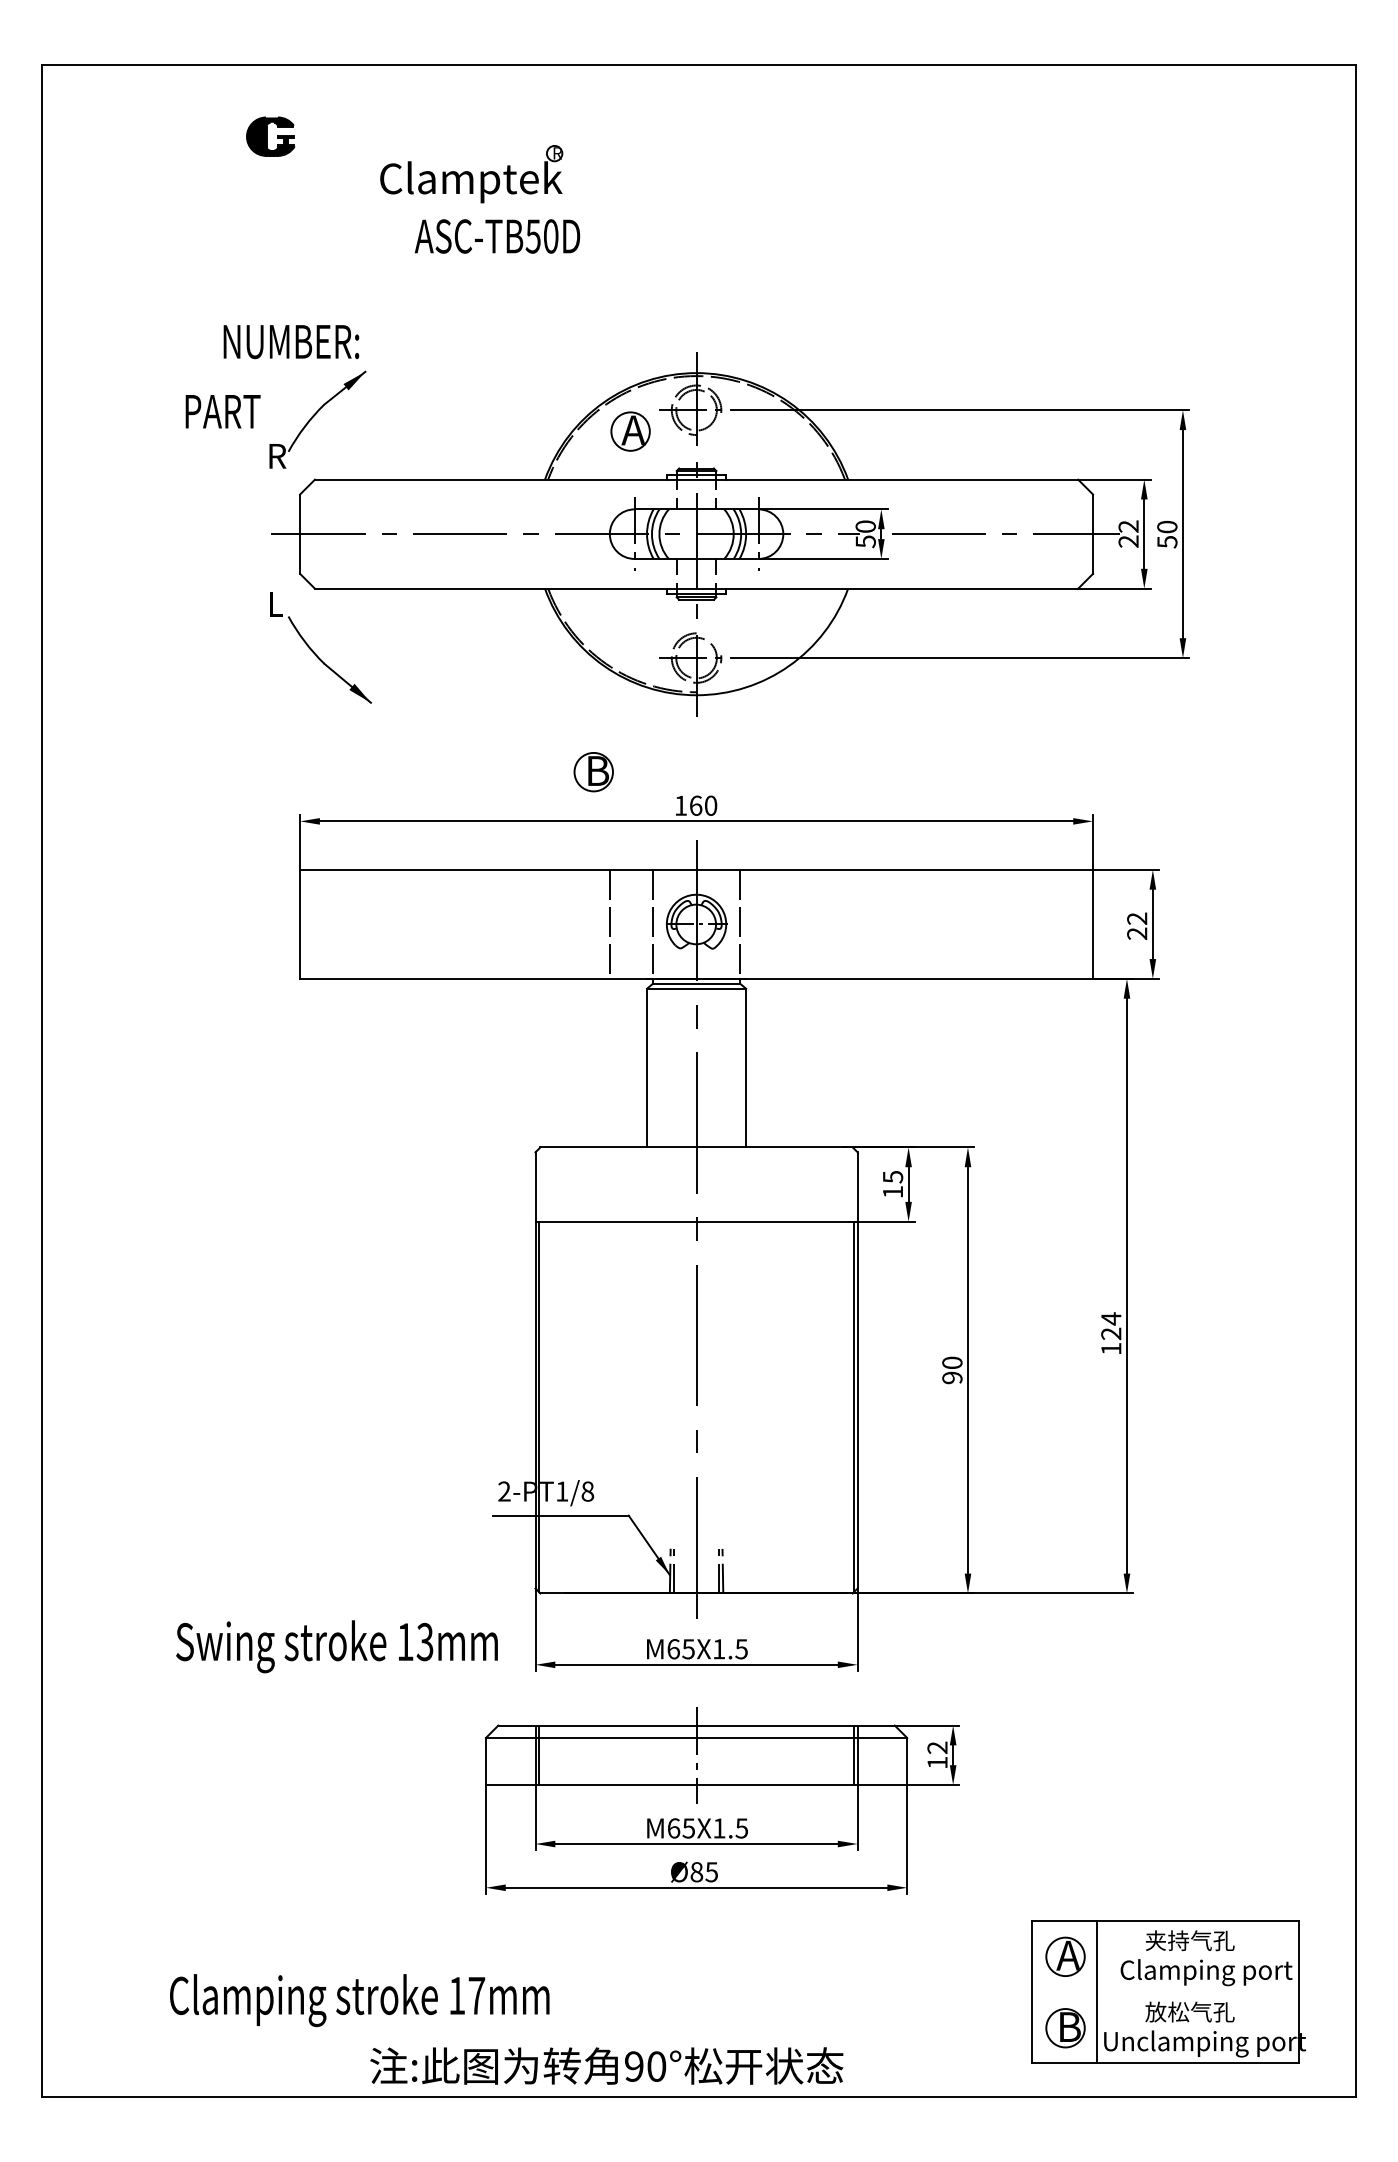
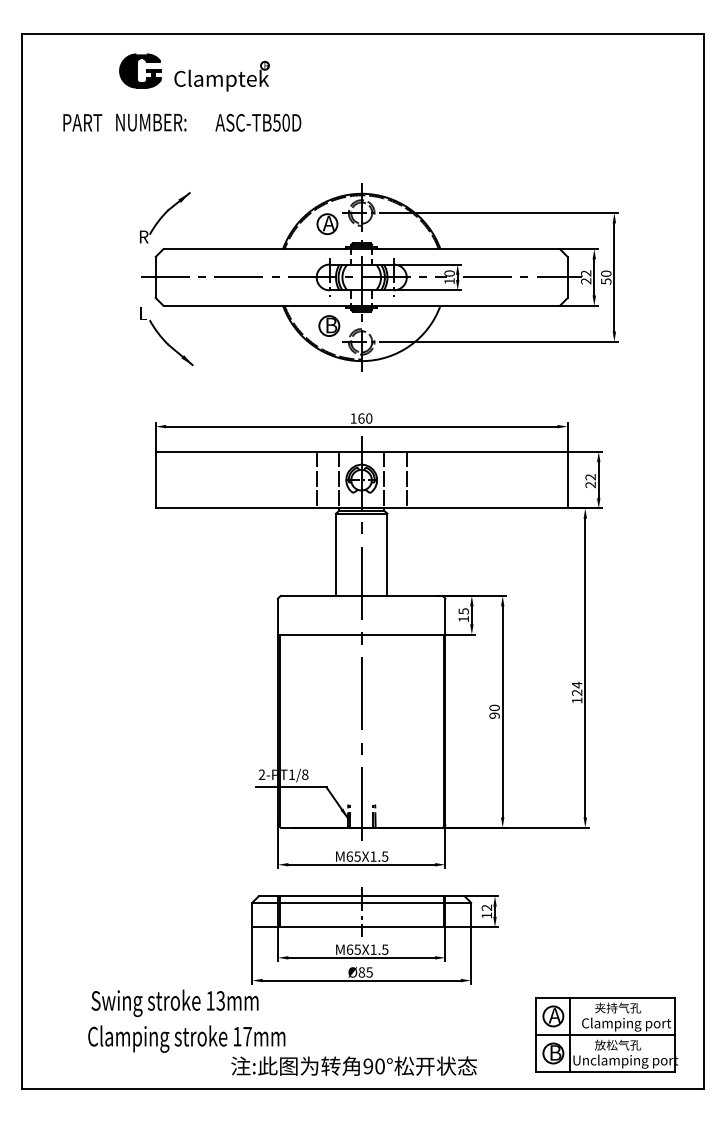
part: (270, 135) -> (140, 70), size x1.67
part: (470, 172) -> (221, 75), moved
text: (291, 341) -> (151, 122), moved
text: (222, 411) -> (82, 122), moved
text: (865, 541) -> (449, 281), 50 -> 10
part: (594, 771) -> (329, 325), moved
line: (782, 923) -> (406, 479), added
text: (336, 1647) -> (174, 1003), moved
line: (1163, 1991) -> (604, 1034), added
text: (605, 2064) -> (353, 1065), moved

